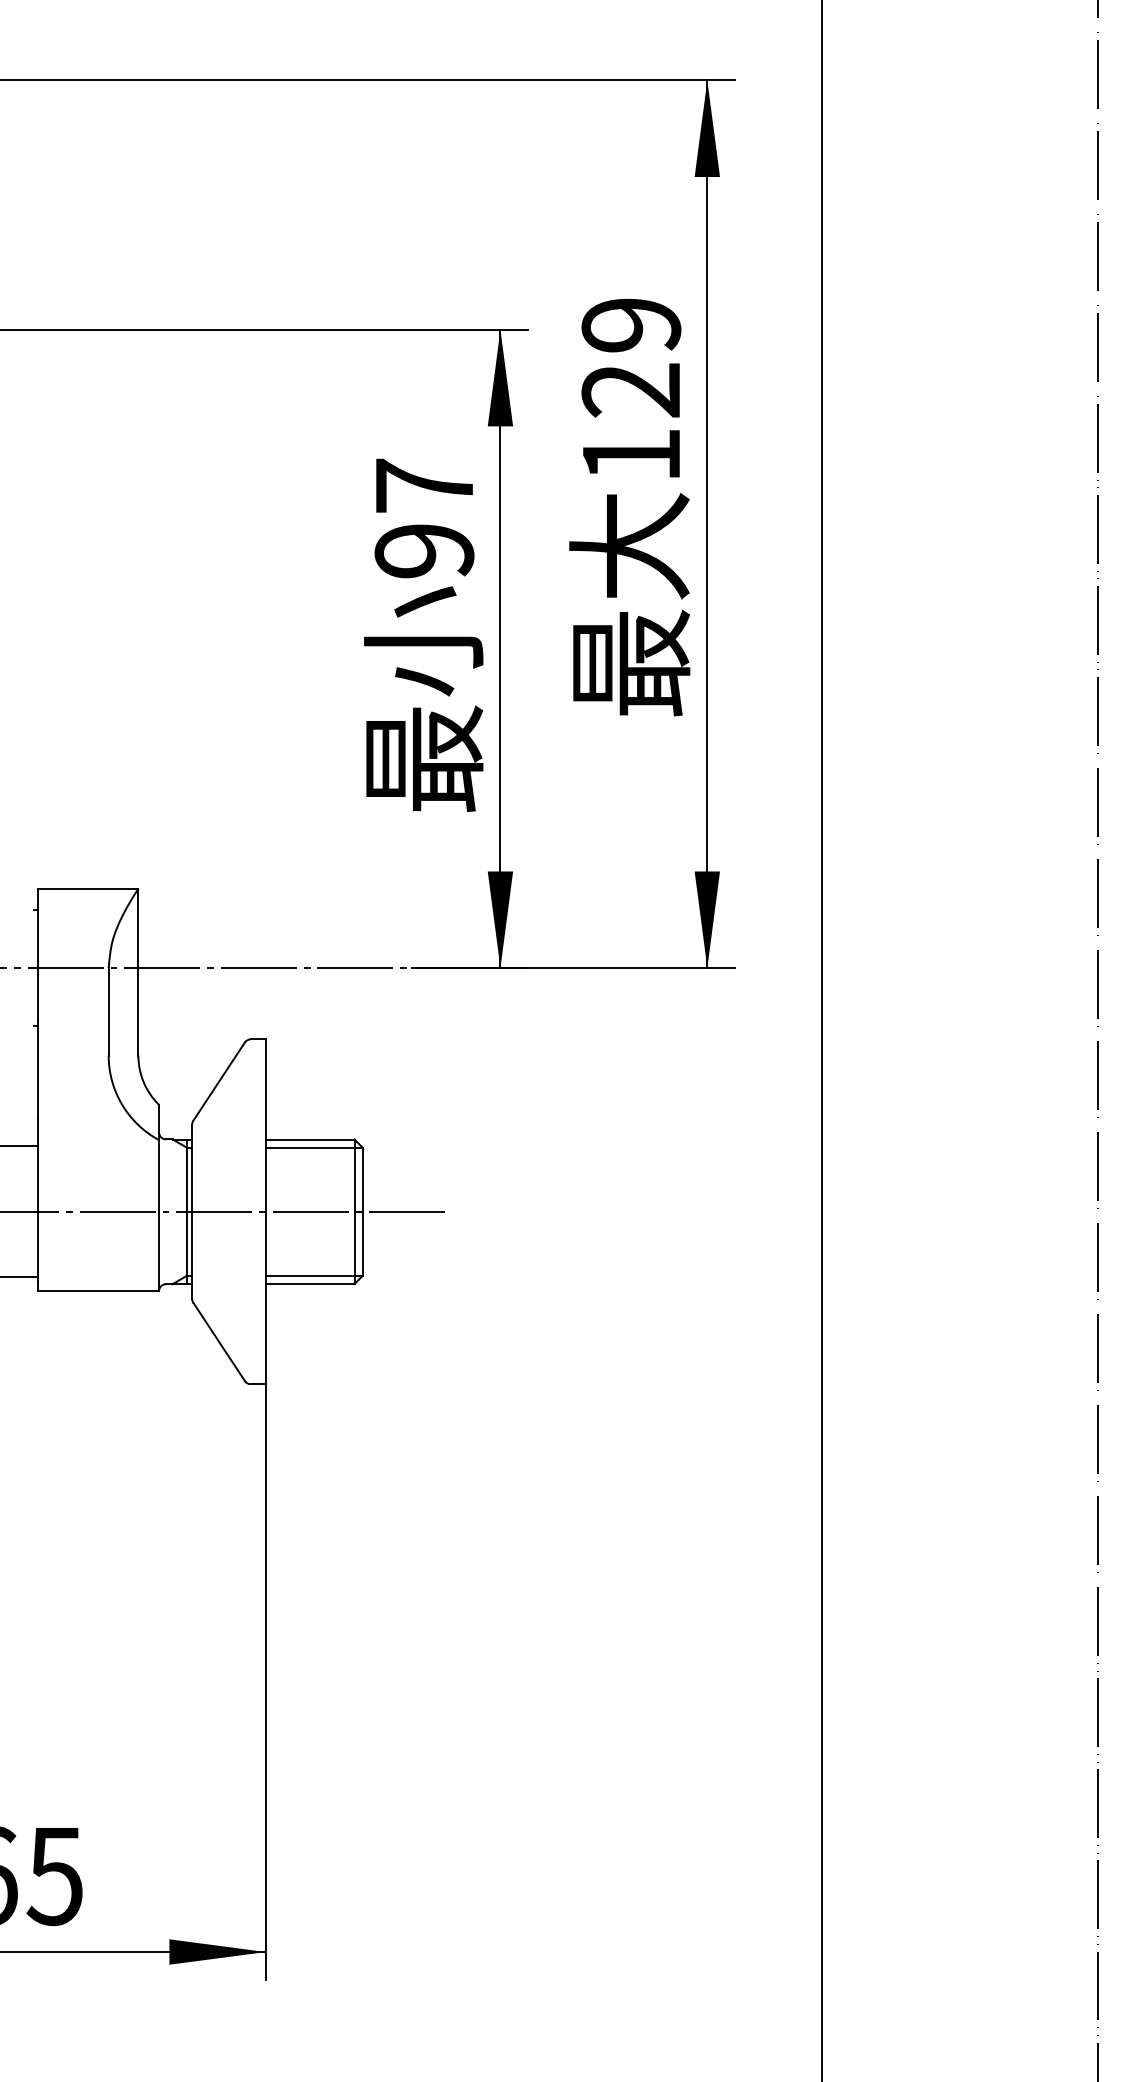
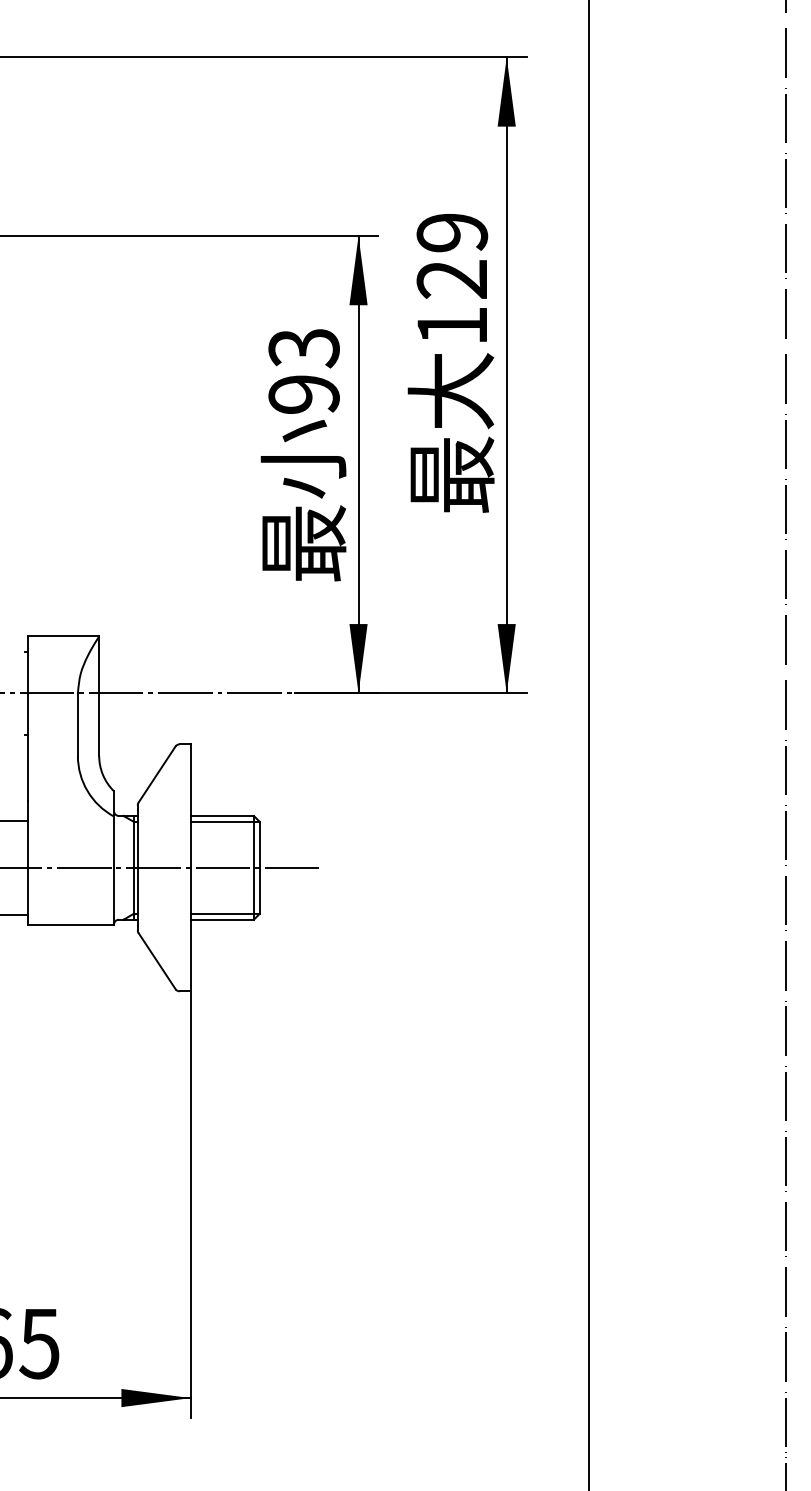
text: (424, 486) -> (304, 348), 97 -> 93

